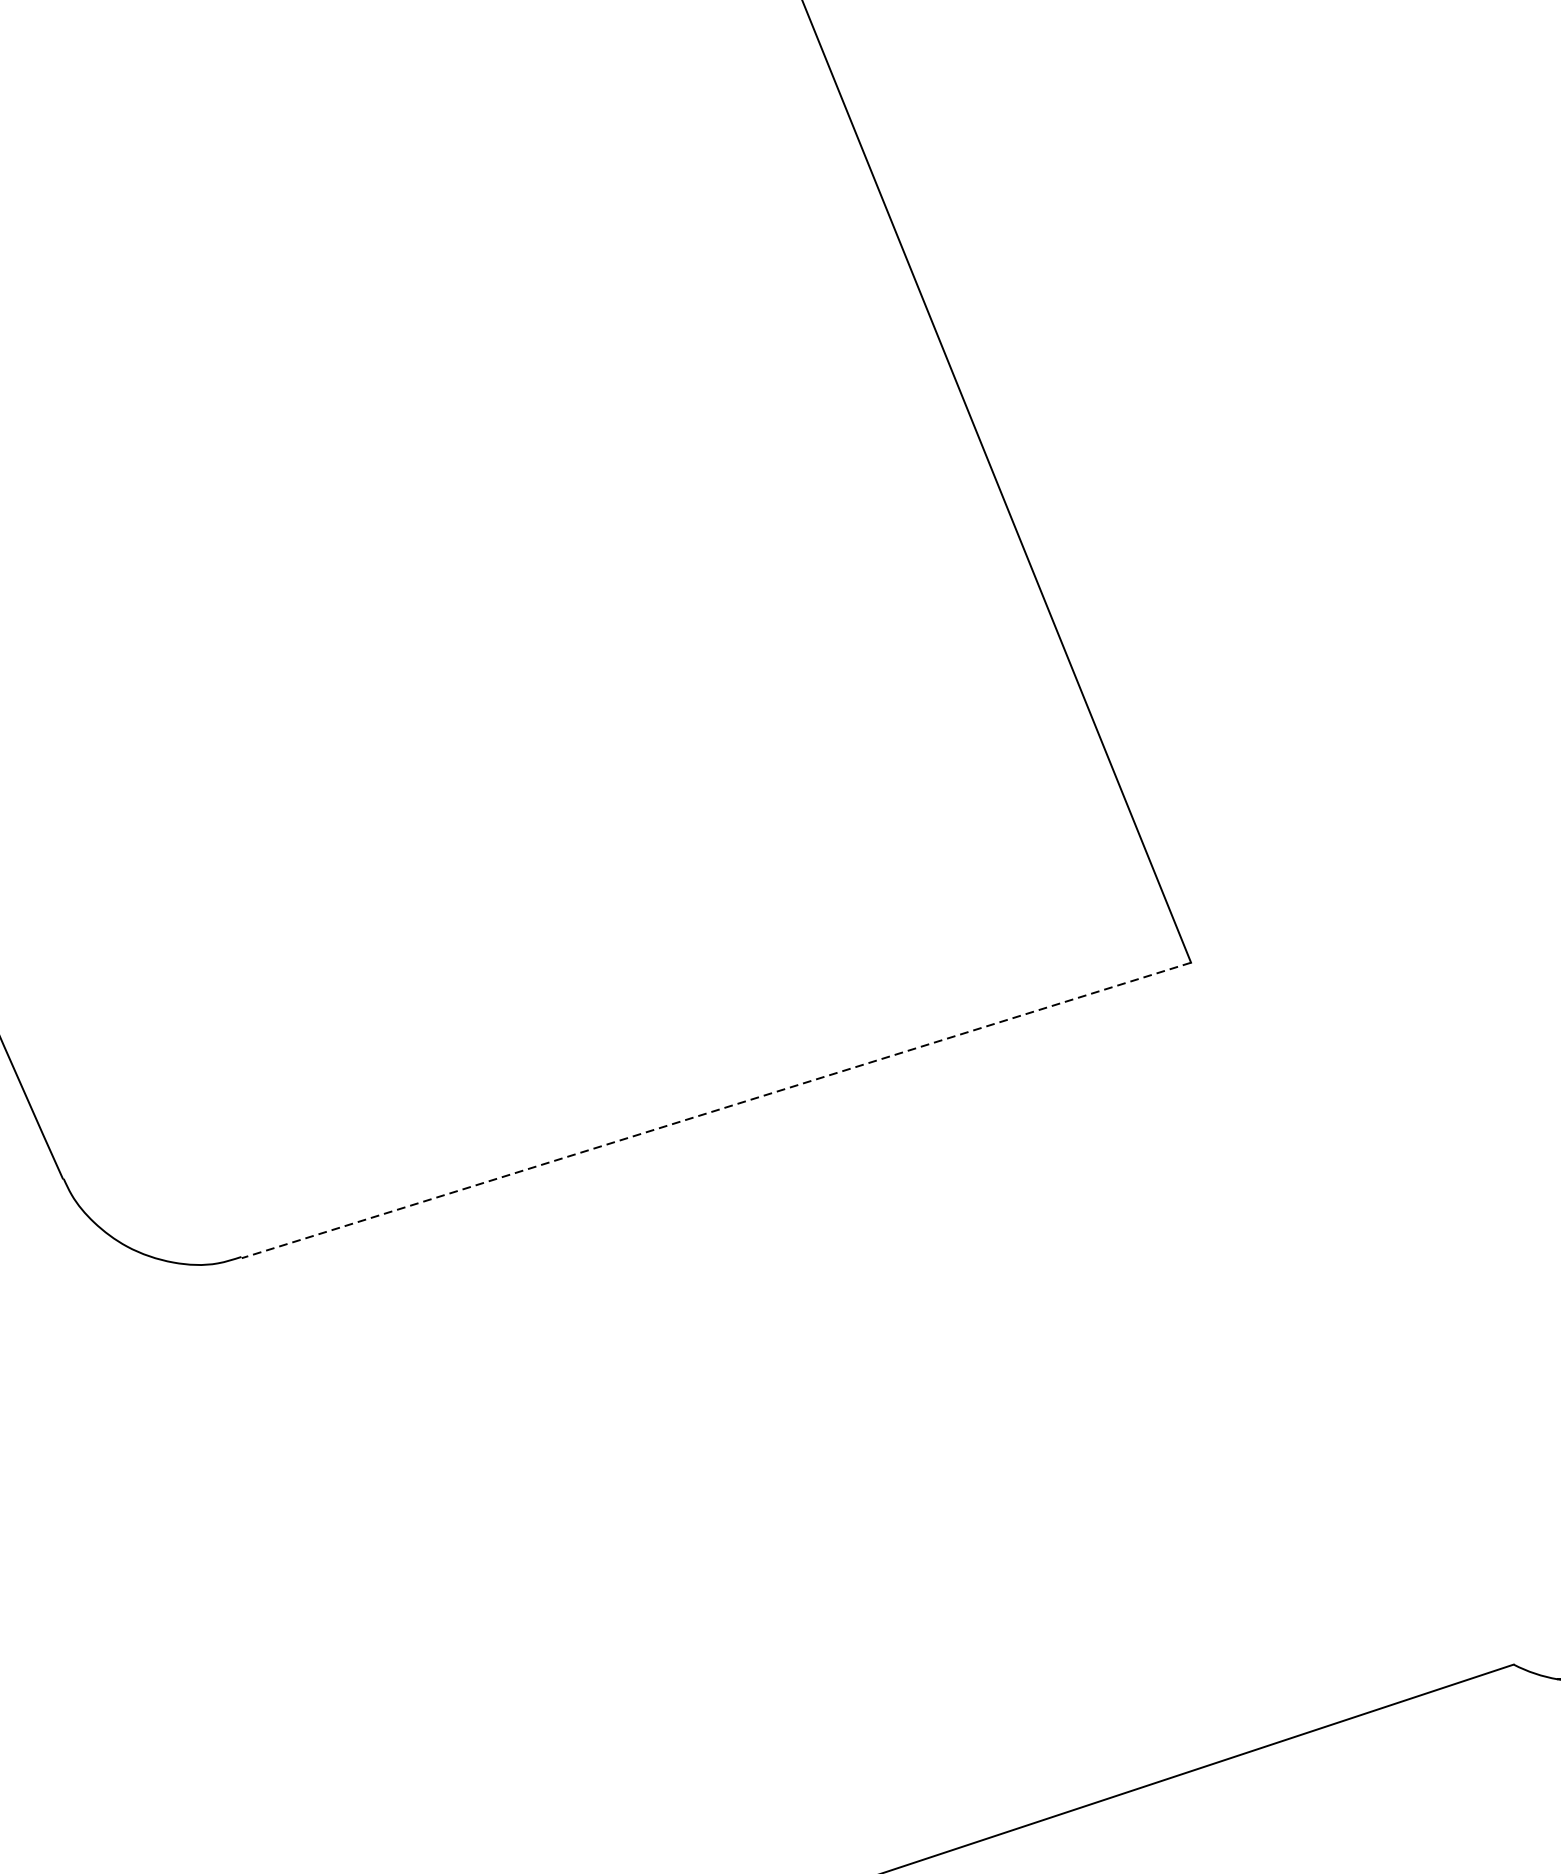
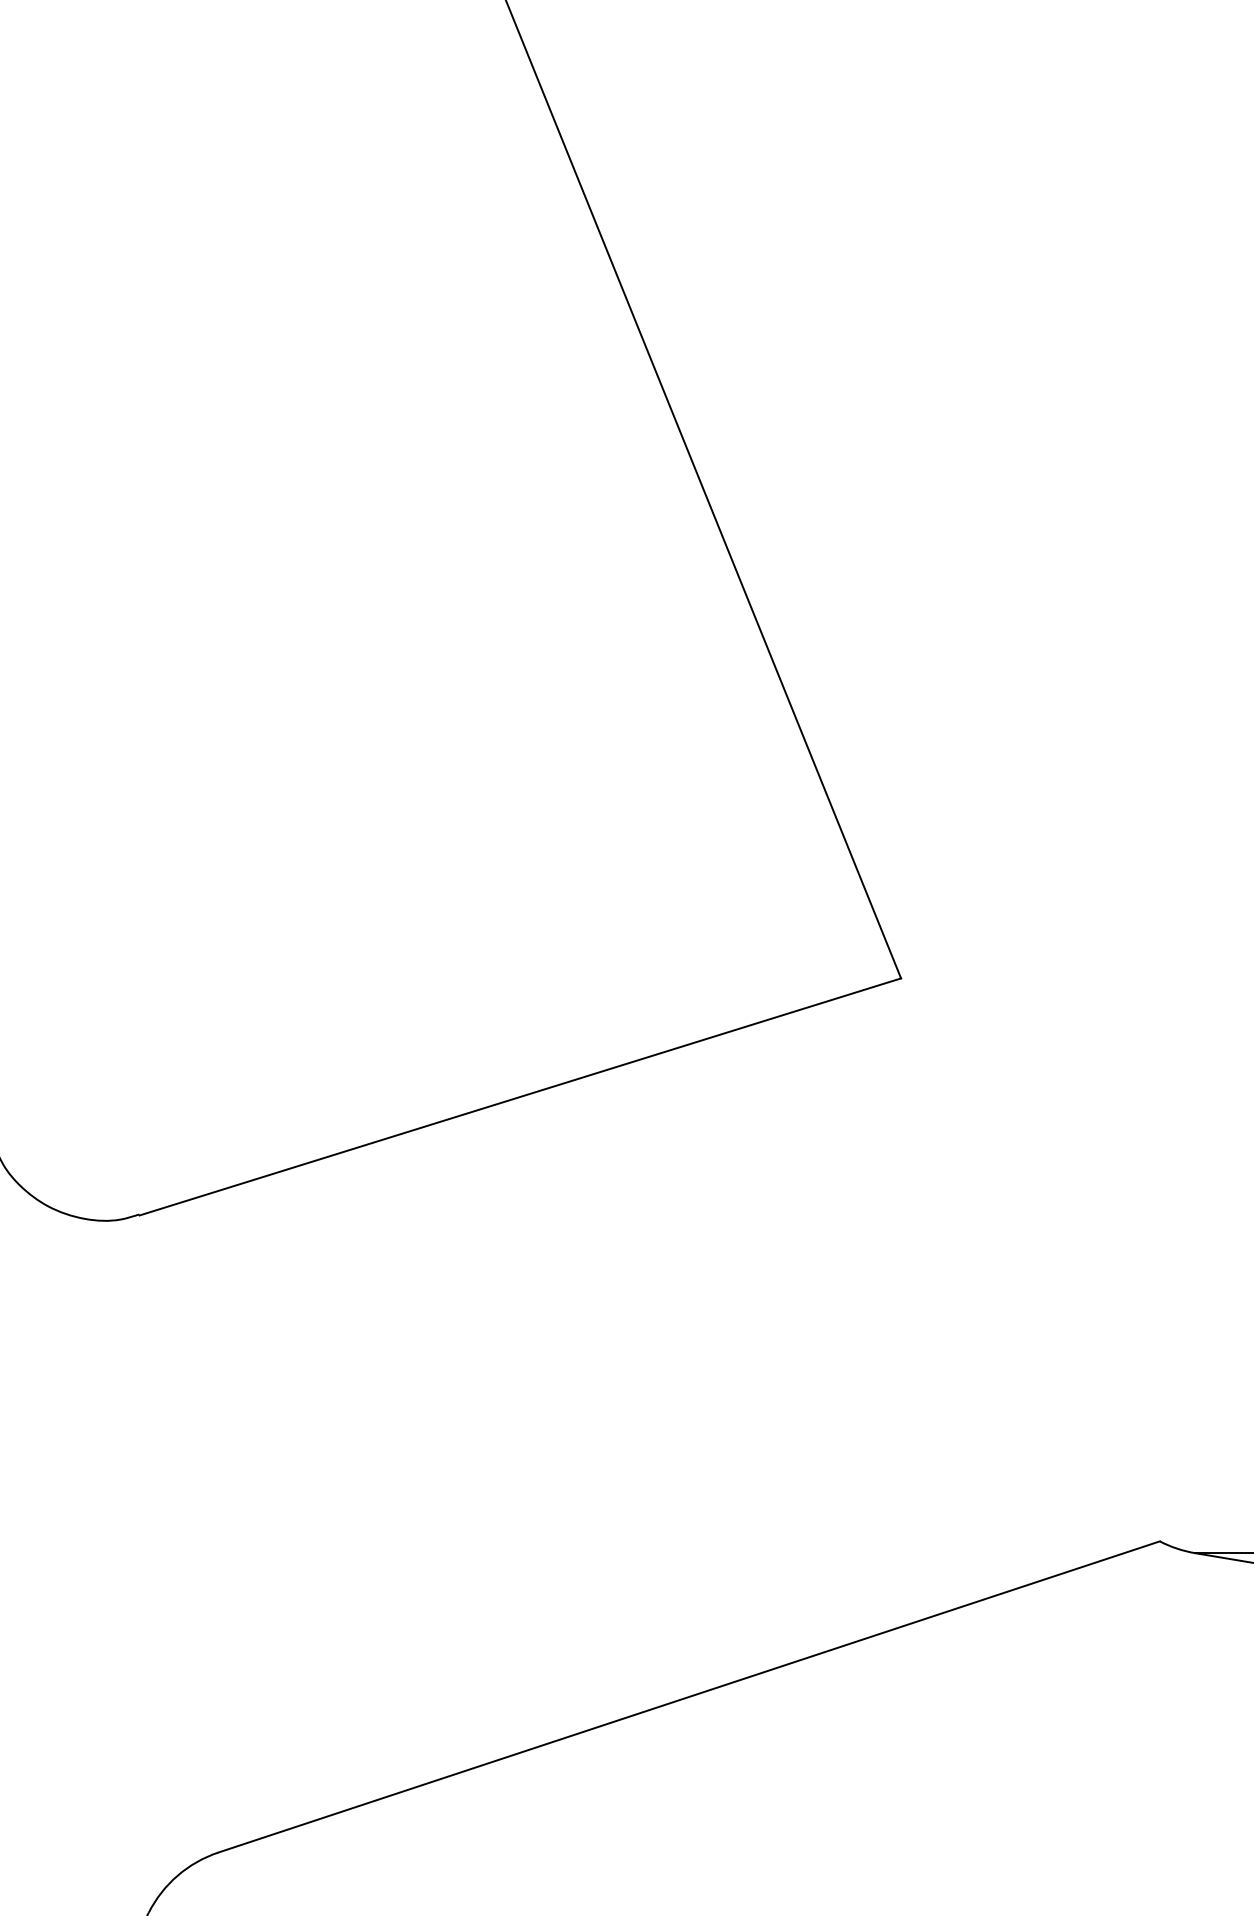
line: (716, 1109) -> (520, 1096), dashed -> solid

